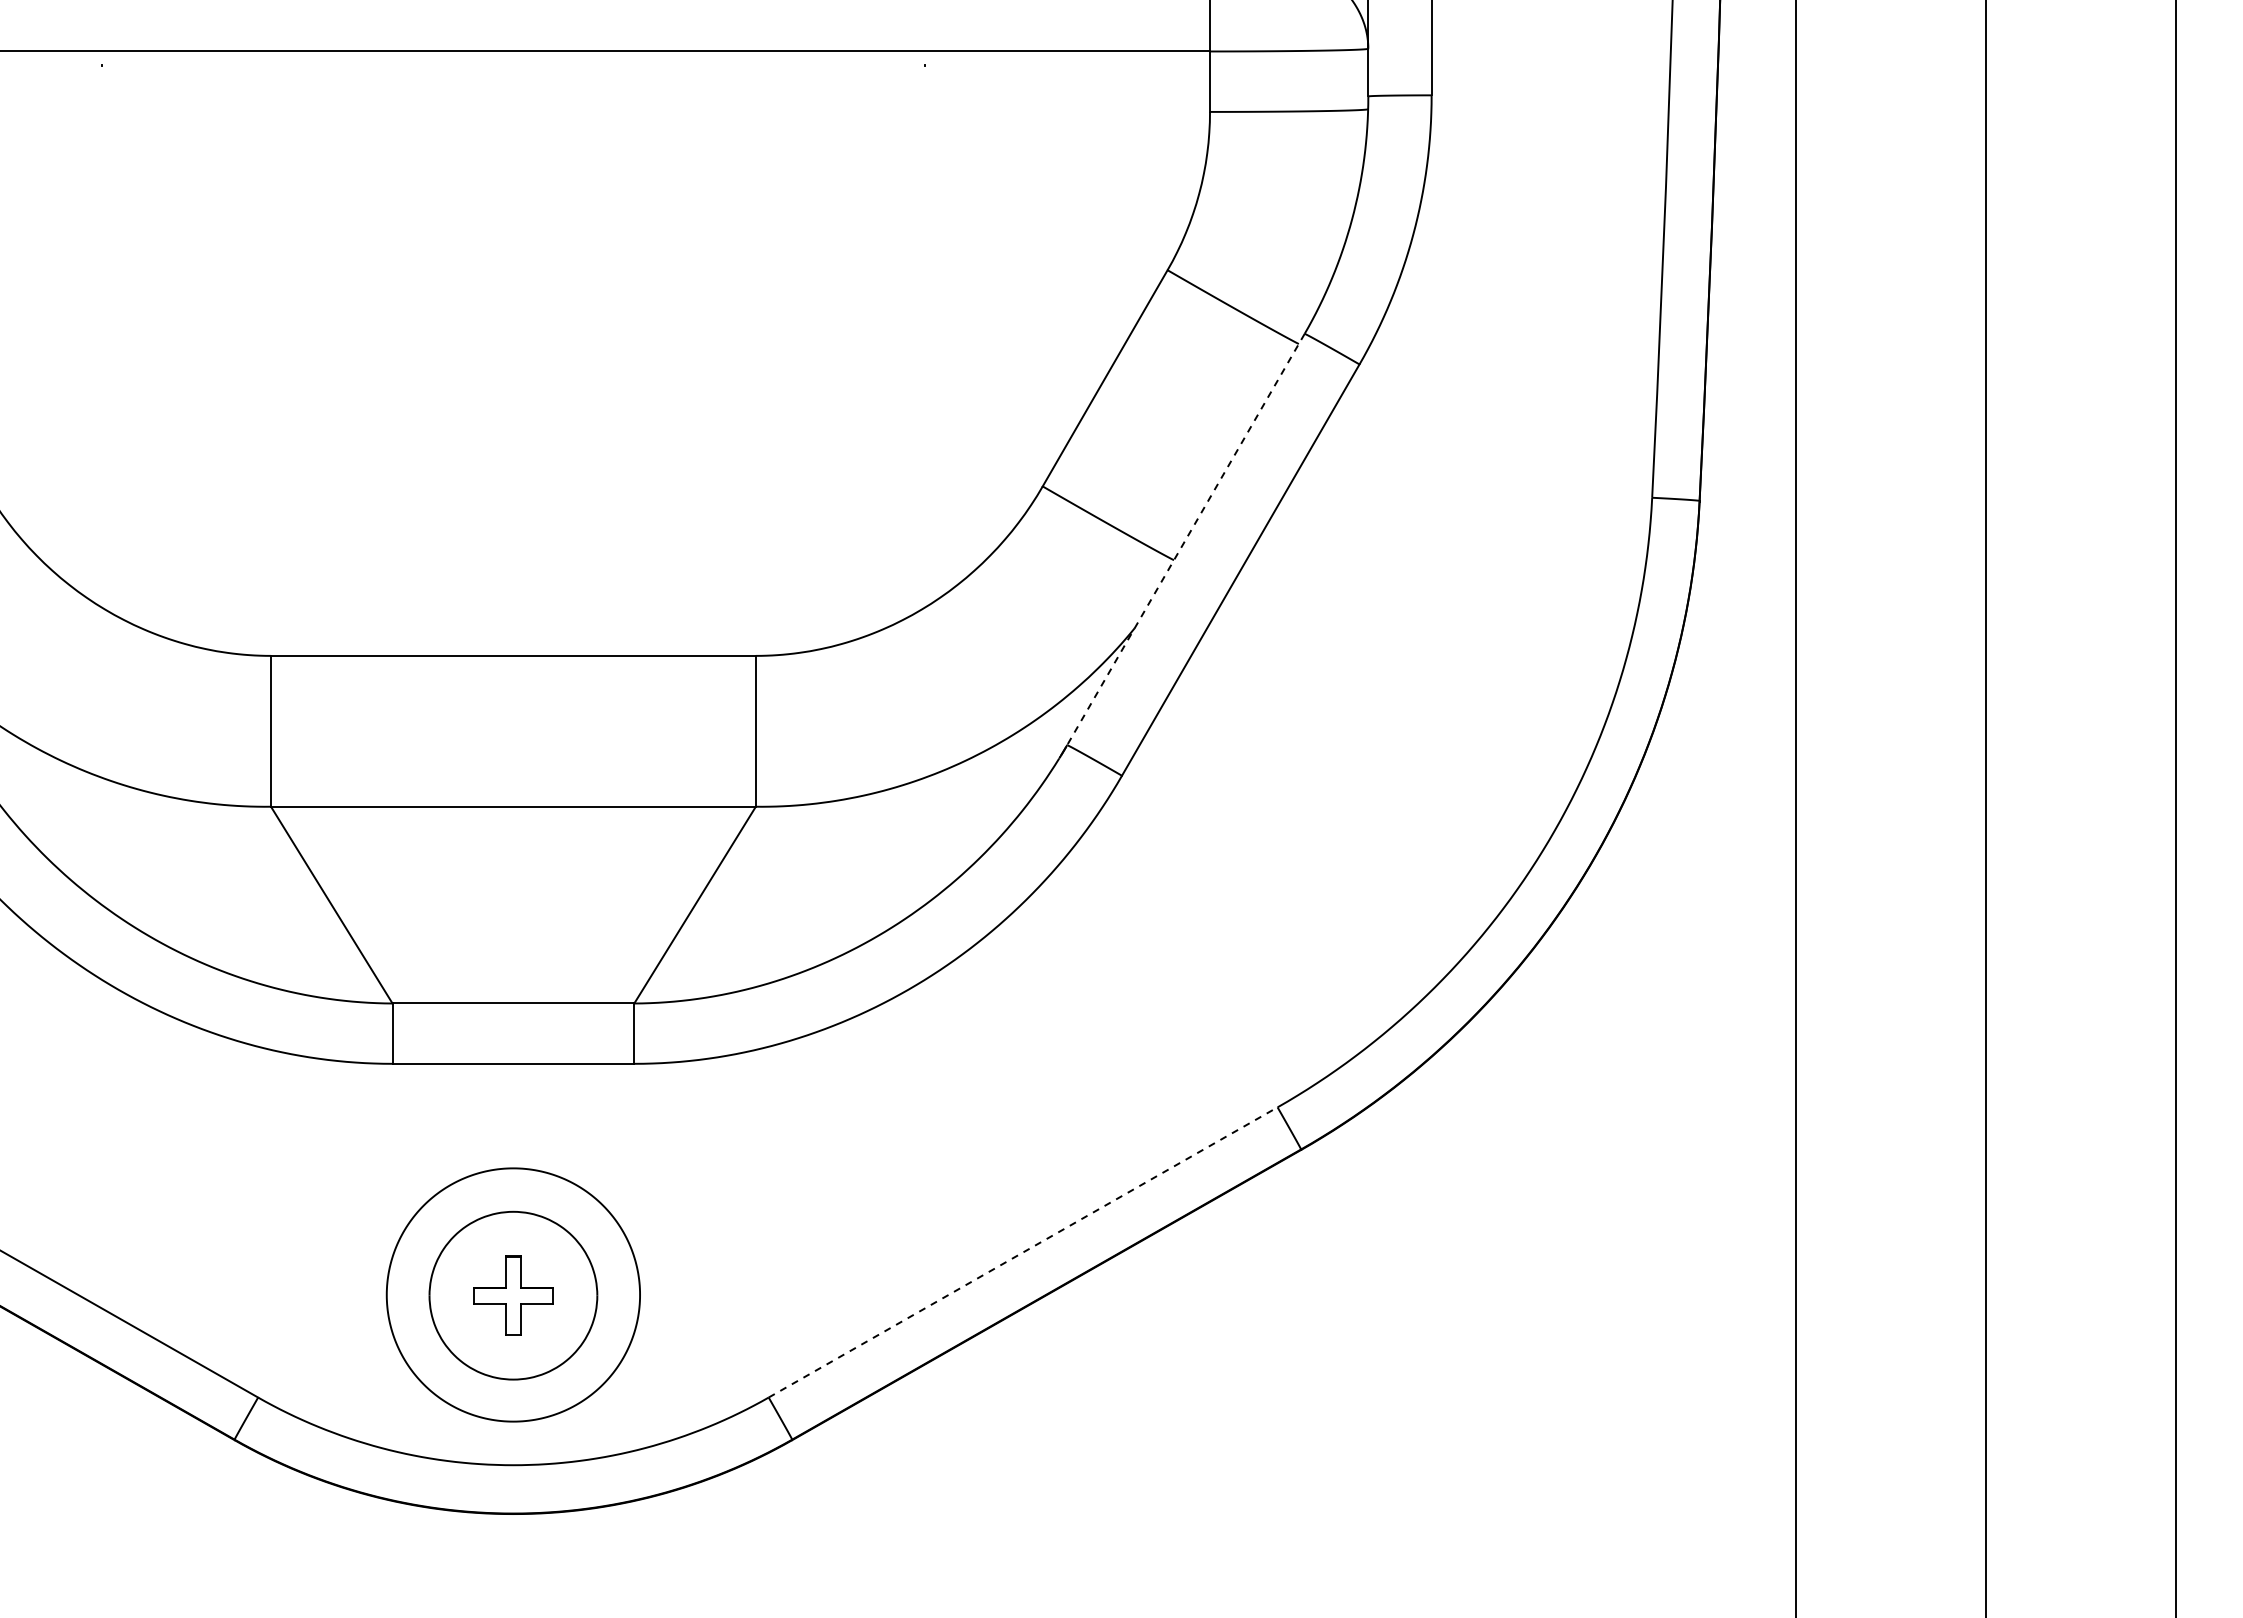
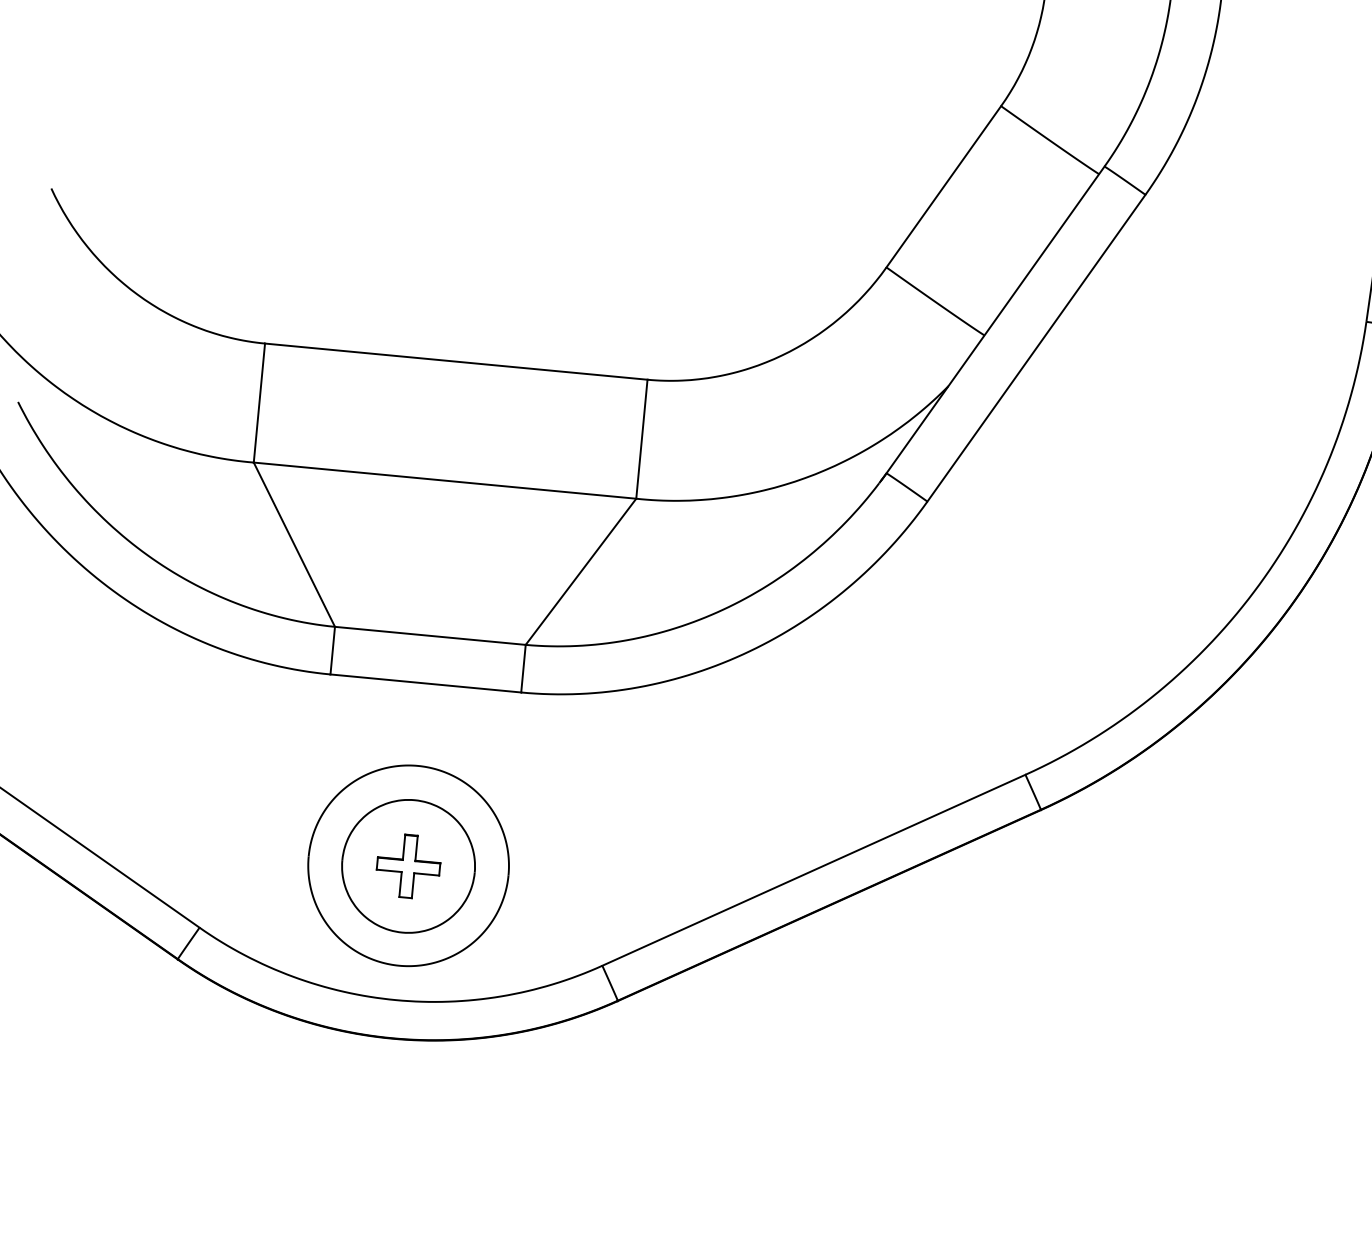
line: (1185, 539) -> (995, 319), dashed -> solid
line: (1023, 1252) -> (814, 870), dashed -> solid

